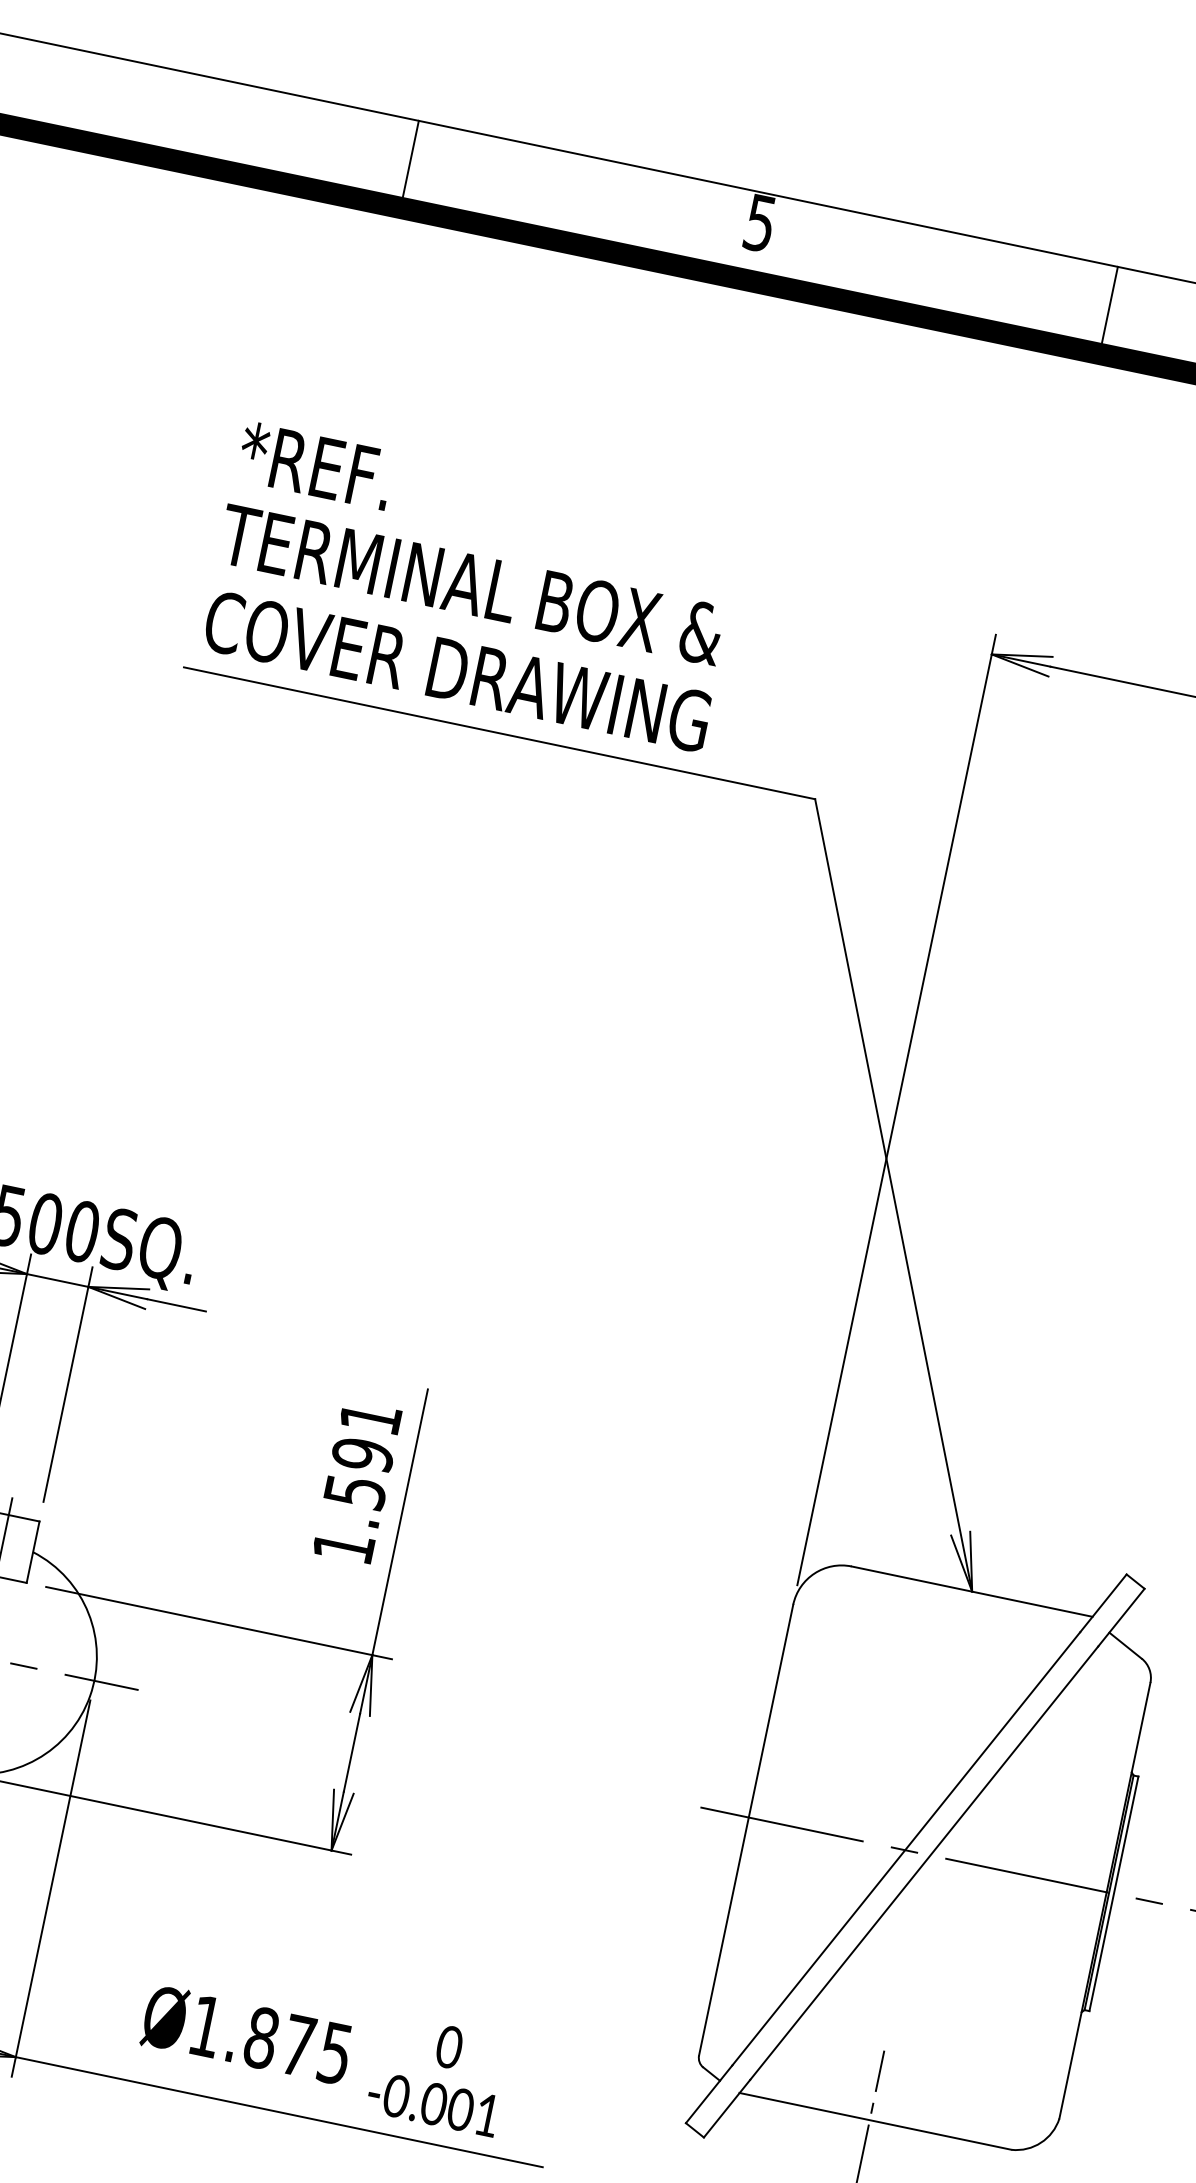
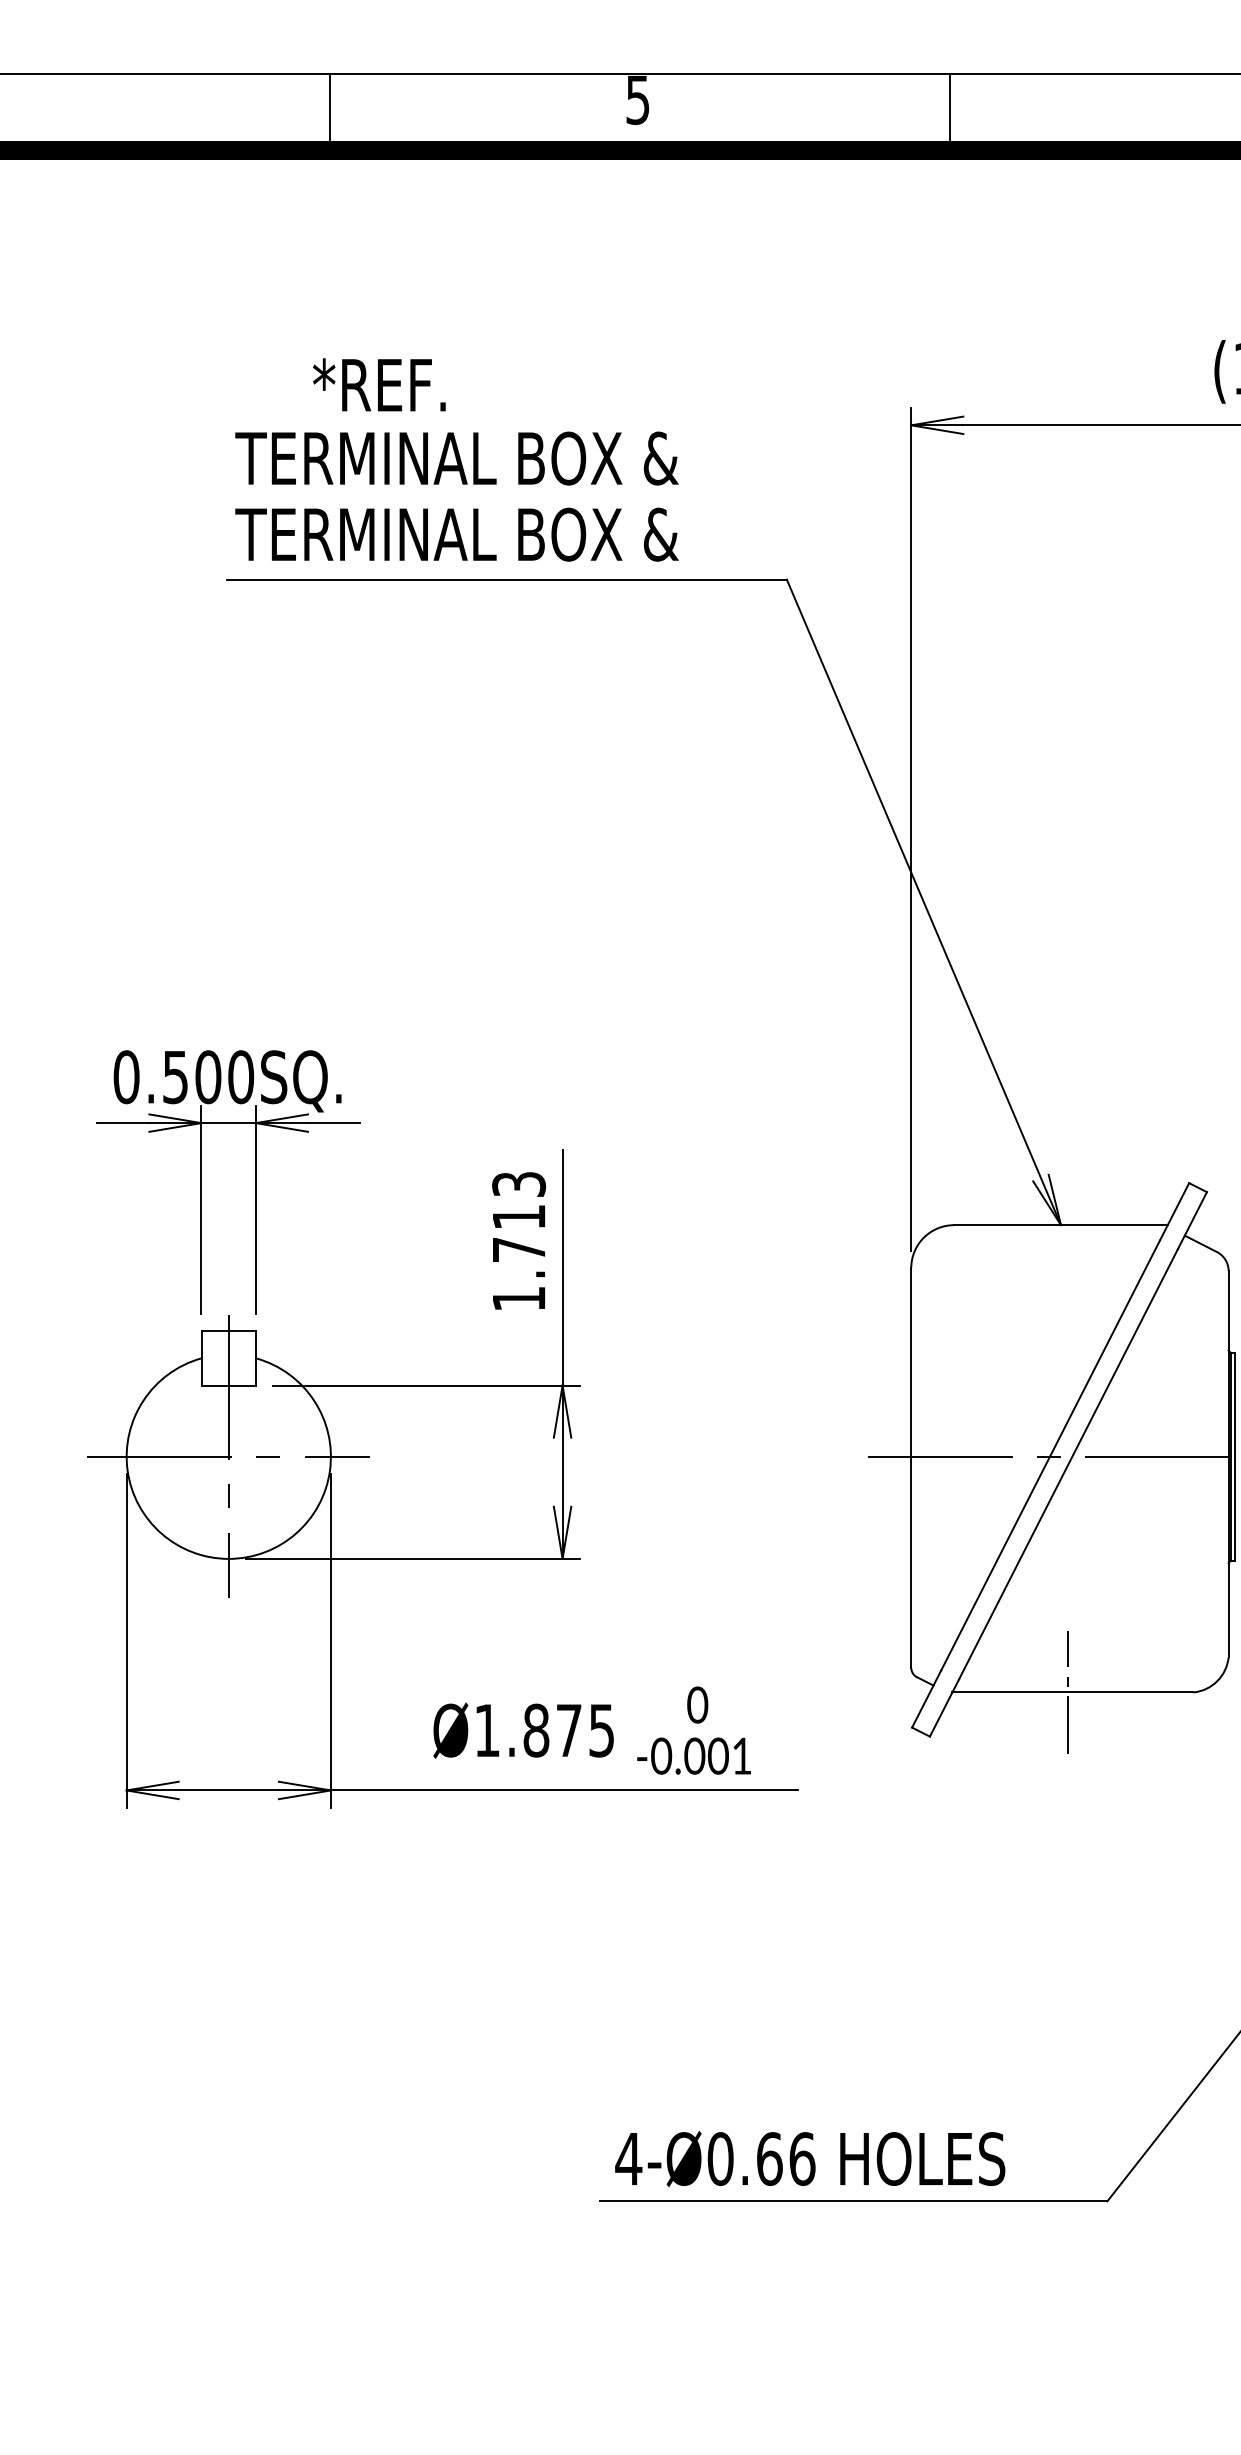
text: (316, 465) -> (379, 384), moved
text: (455, 670) -> (458, 534), COVER DRAWING -> TERMINAL BOX &
text: (363, 1455) -> (519, 1217), 1.591 -> 1.713

